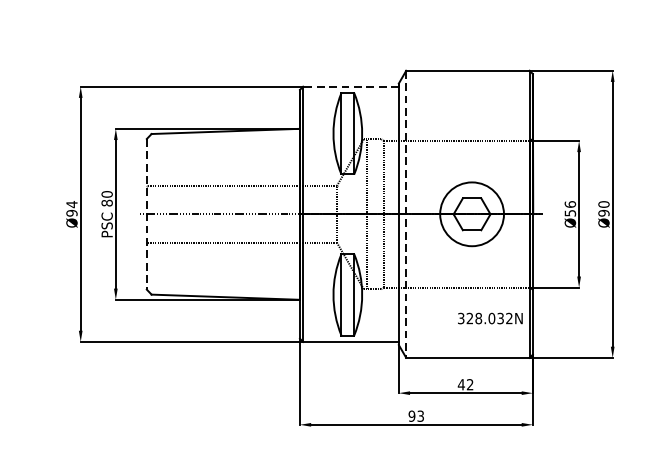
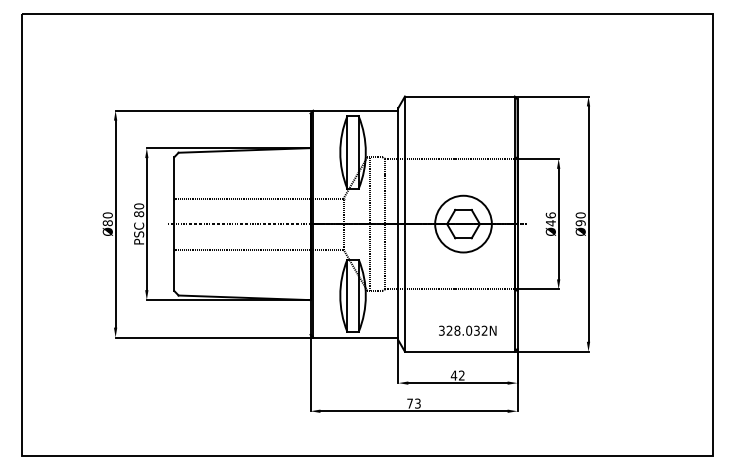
line: (350, 86) -> (355, 110), dashed -> solid
text: (71, 209) -> (107, 219), Ø94 -> Ø80
text: (569, 213) -> (550, 223), Ø56 -> Ø46
line: (146, 214) -> (174, 224), dashed -> solid
line: (405, 214) -> (404, 224), dashed -> solid
text: (490, 318) -> (467, 330), moved
text: (412, 416) -> (410, 403), 93 -> 73

